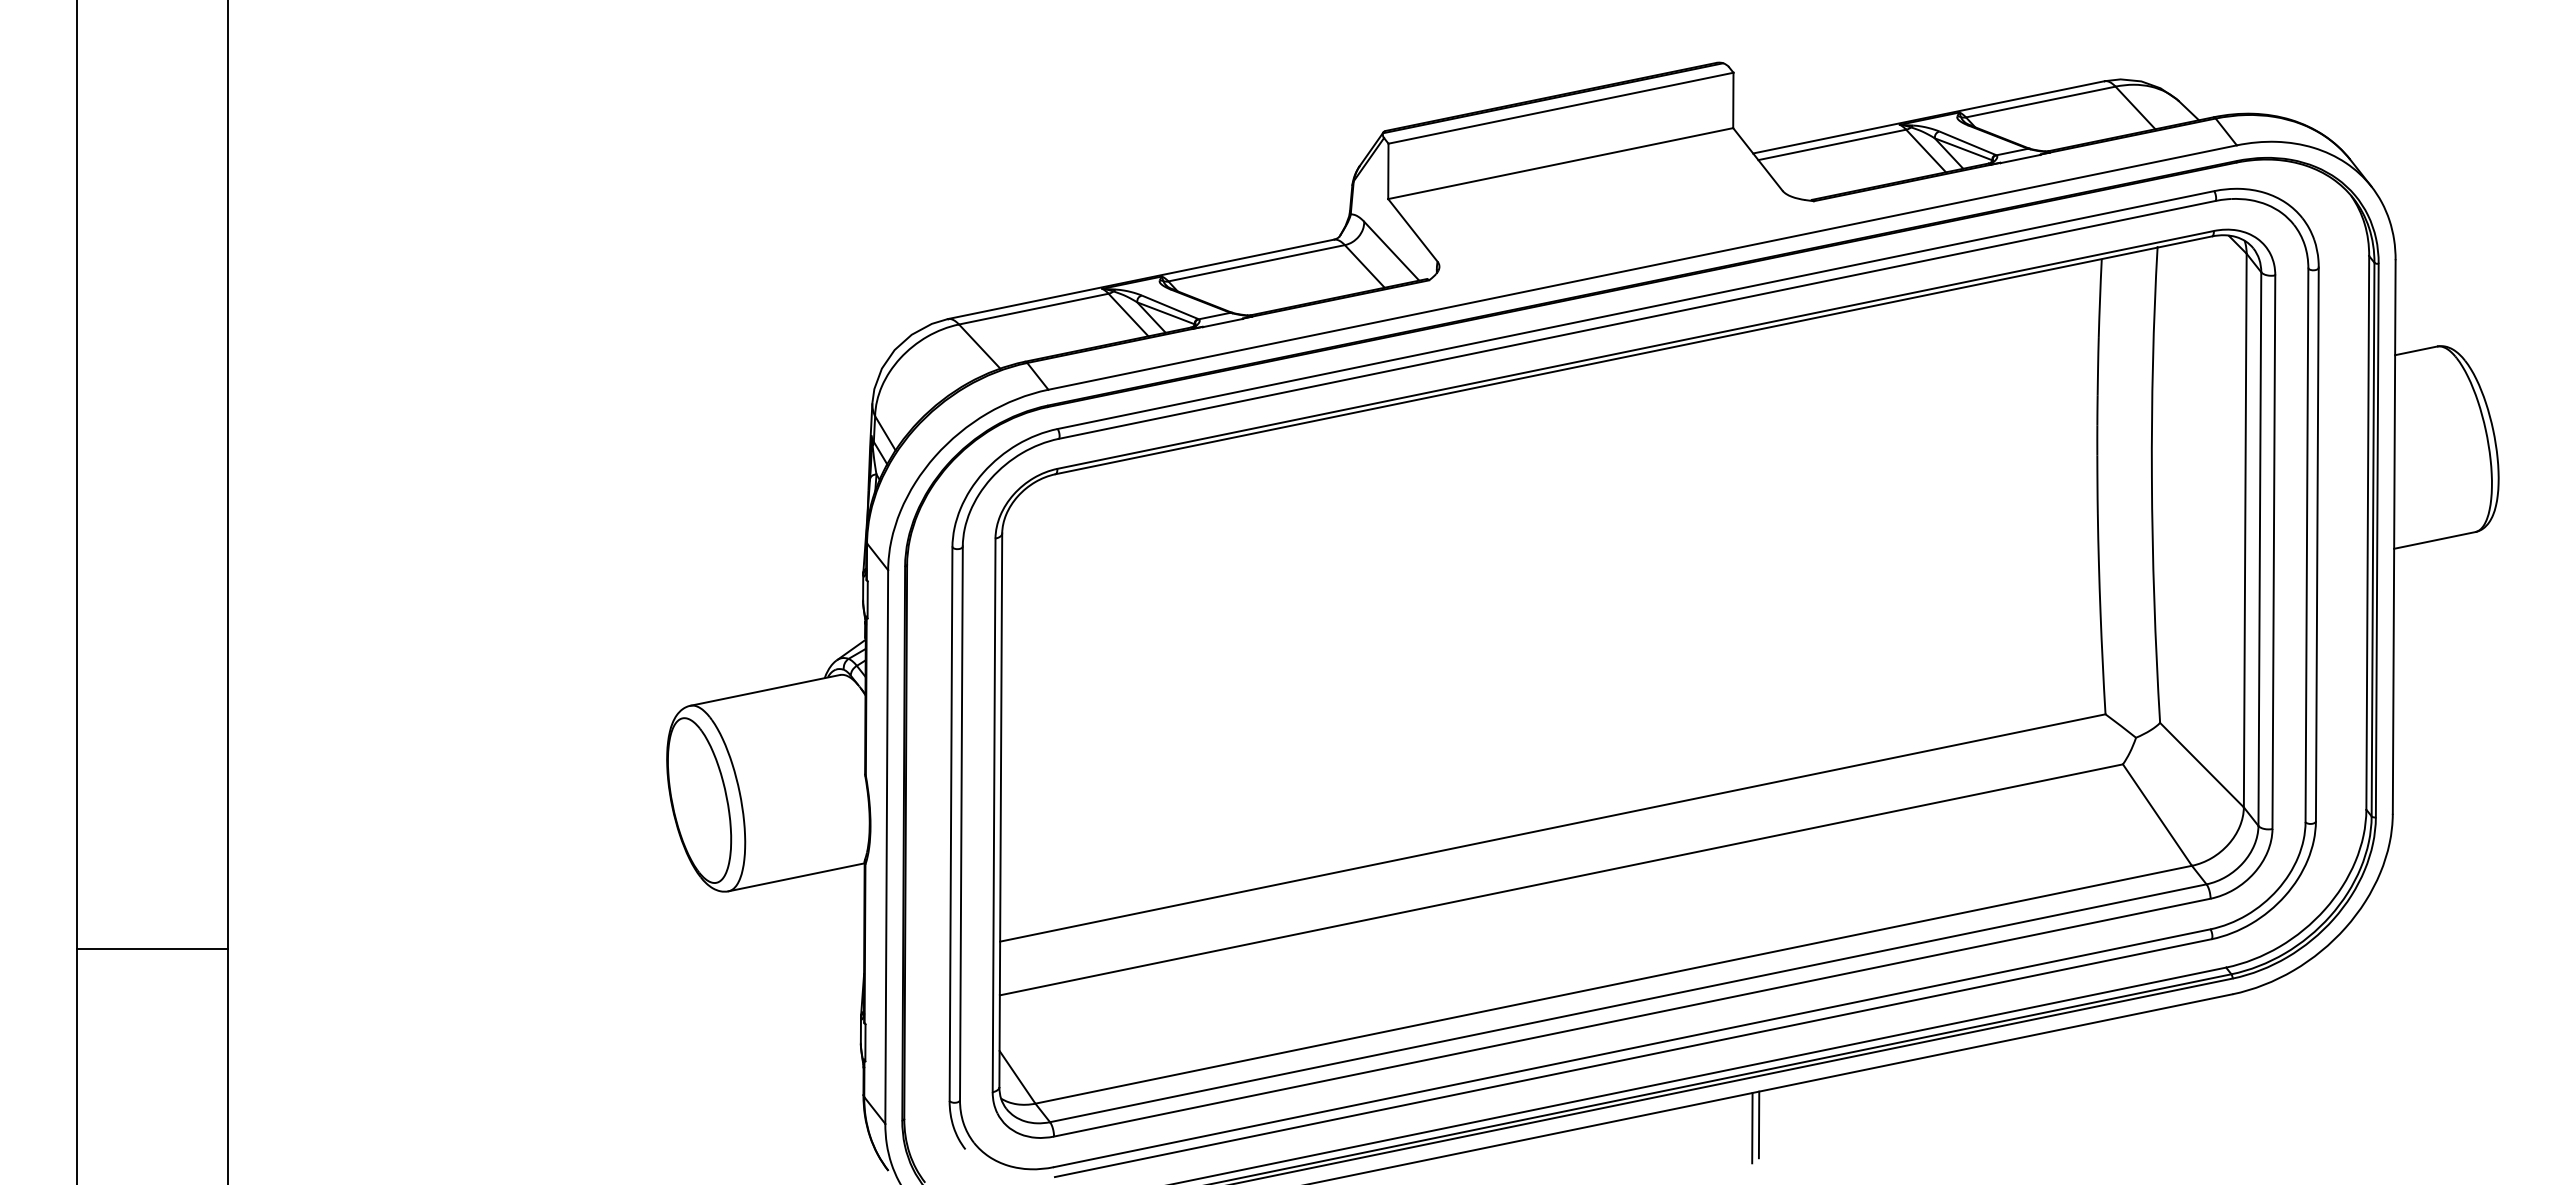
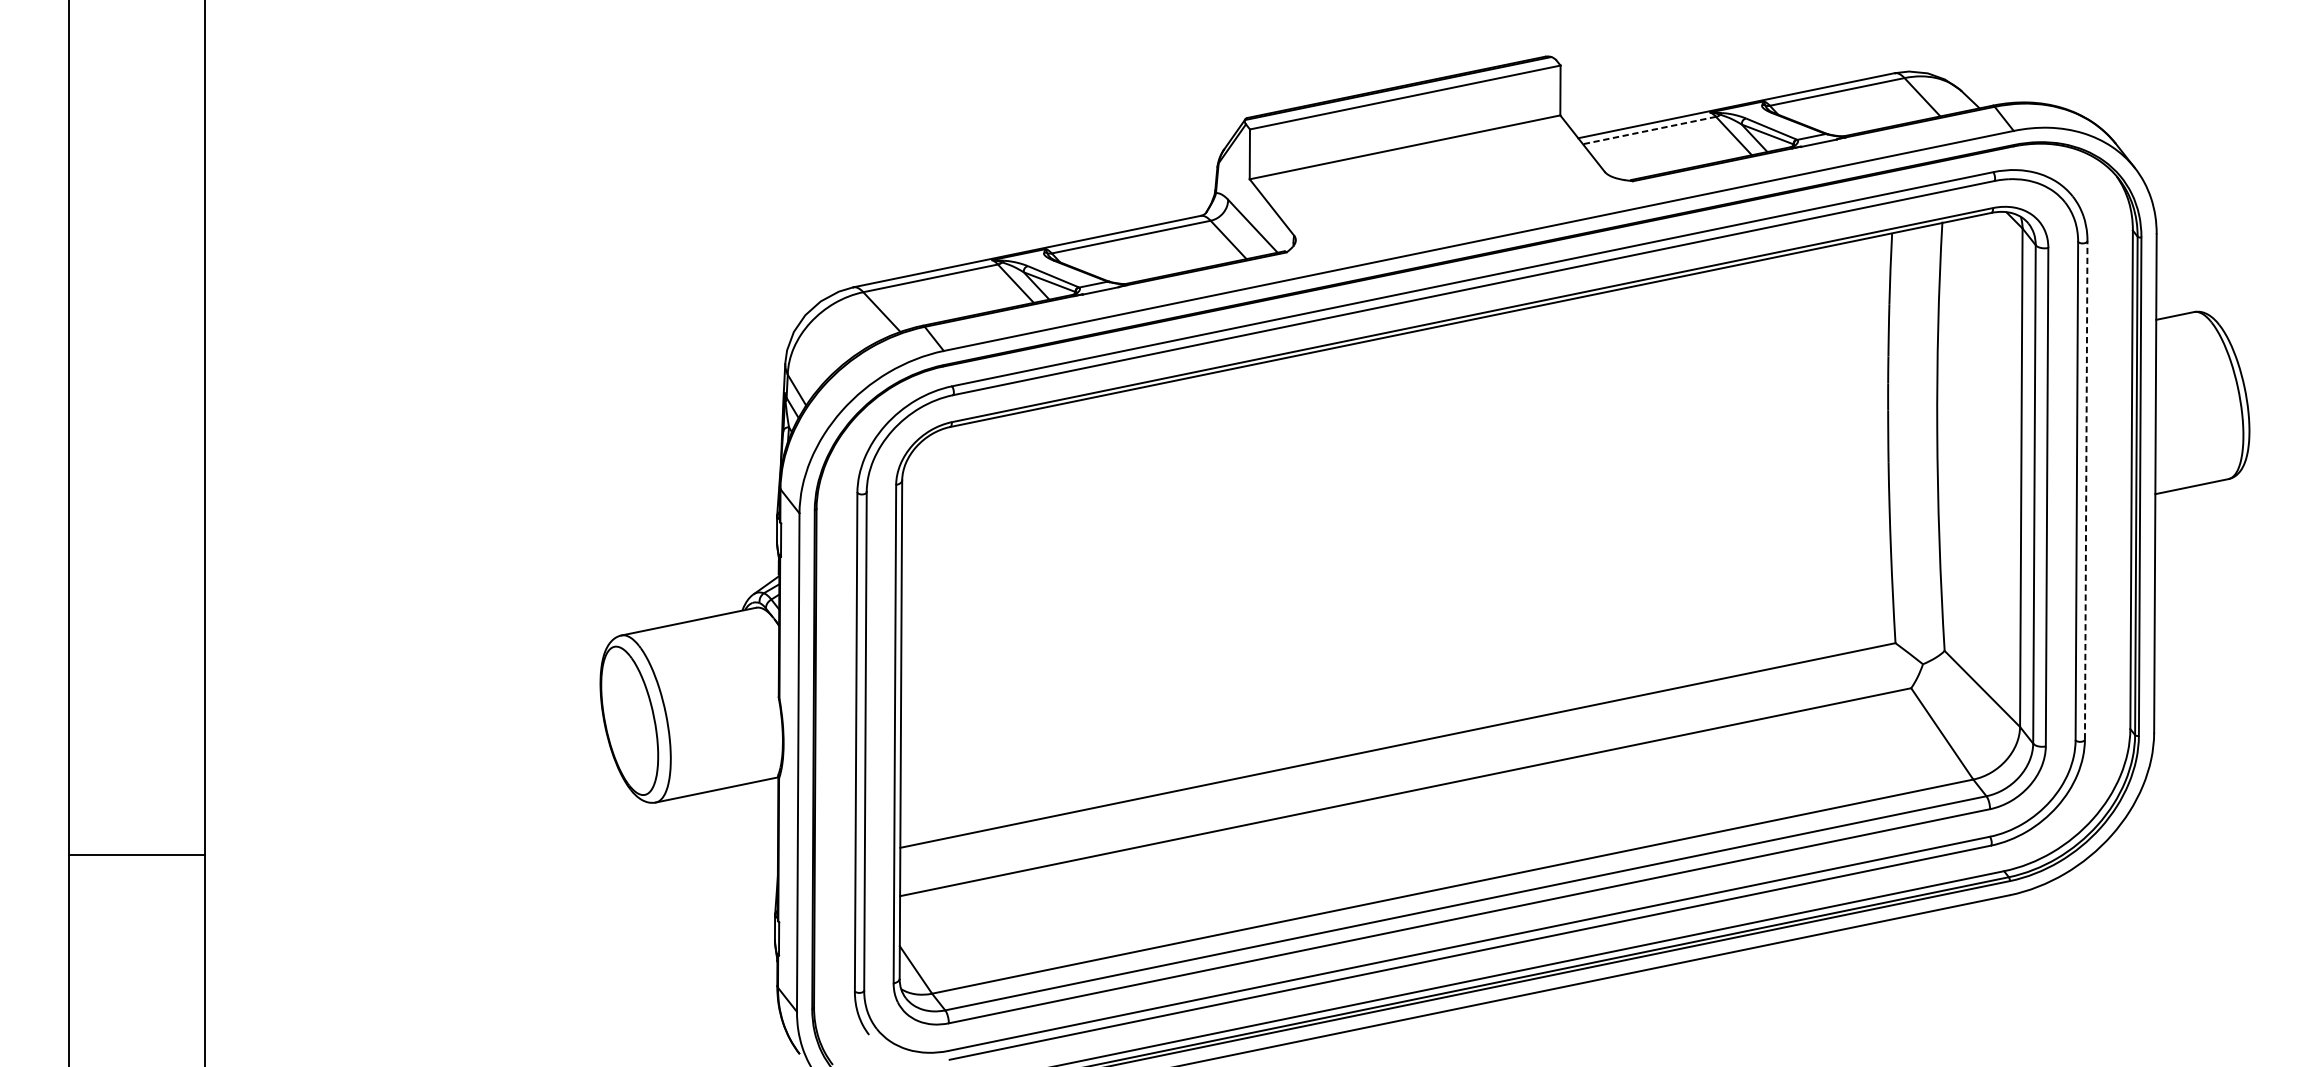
line: (1831, 145) -> (1648, 131), solid -> dashed
line: (2317, 544) -> (2086, 490), solid -> dashed
line: (1758, 1124) -> (1583, 1012), removed
line: (1752, 1127) -> (1577, 1015), removed

